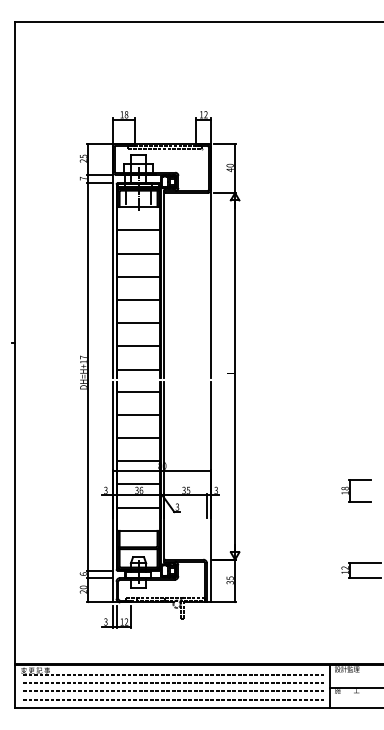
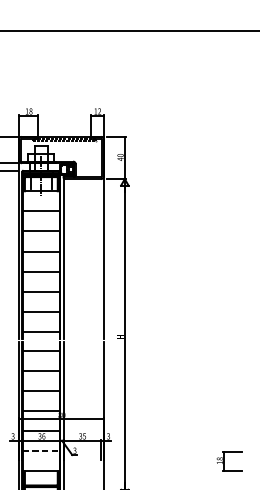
part: (356, 490) -> (229, 460), moved
line: (139, 507) -> (42, 451), solid -> dashed

